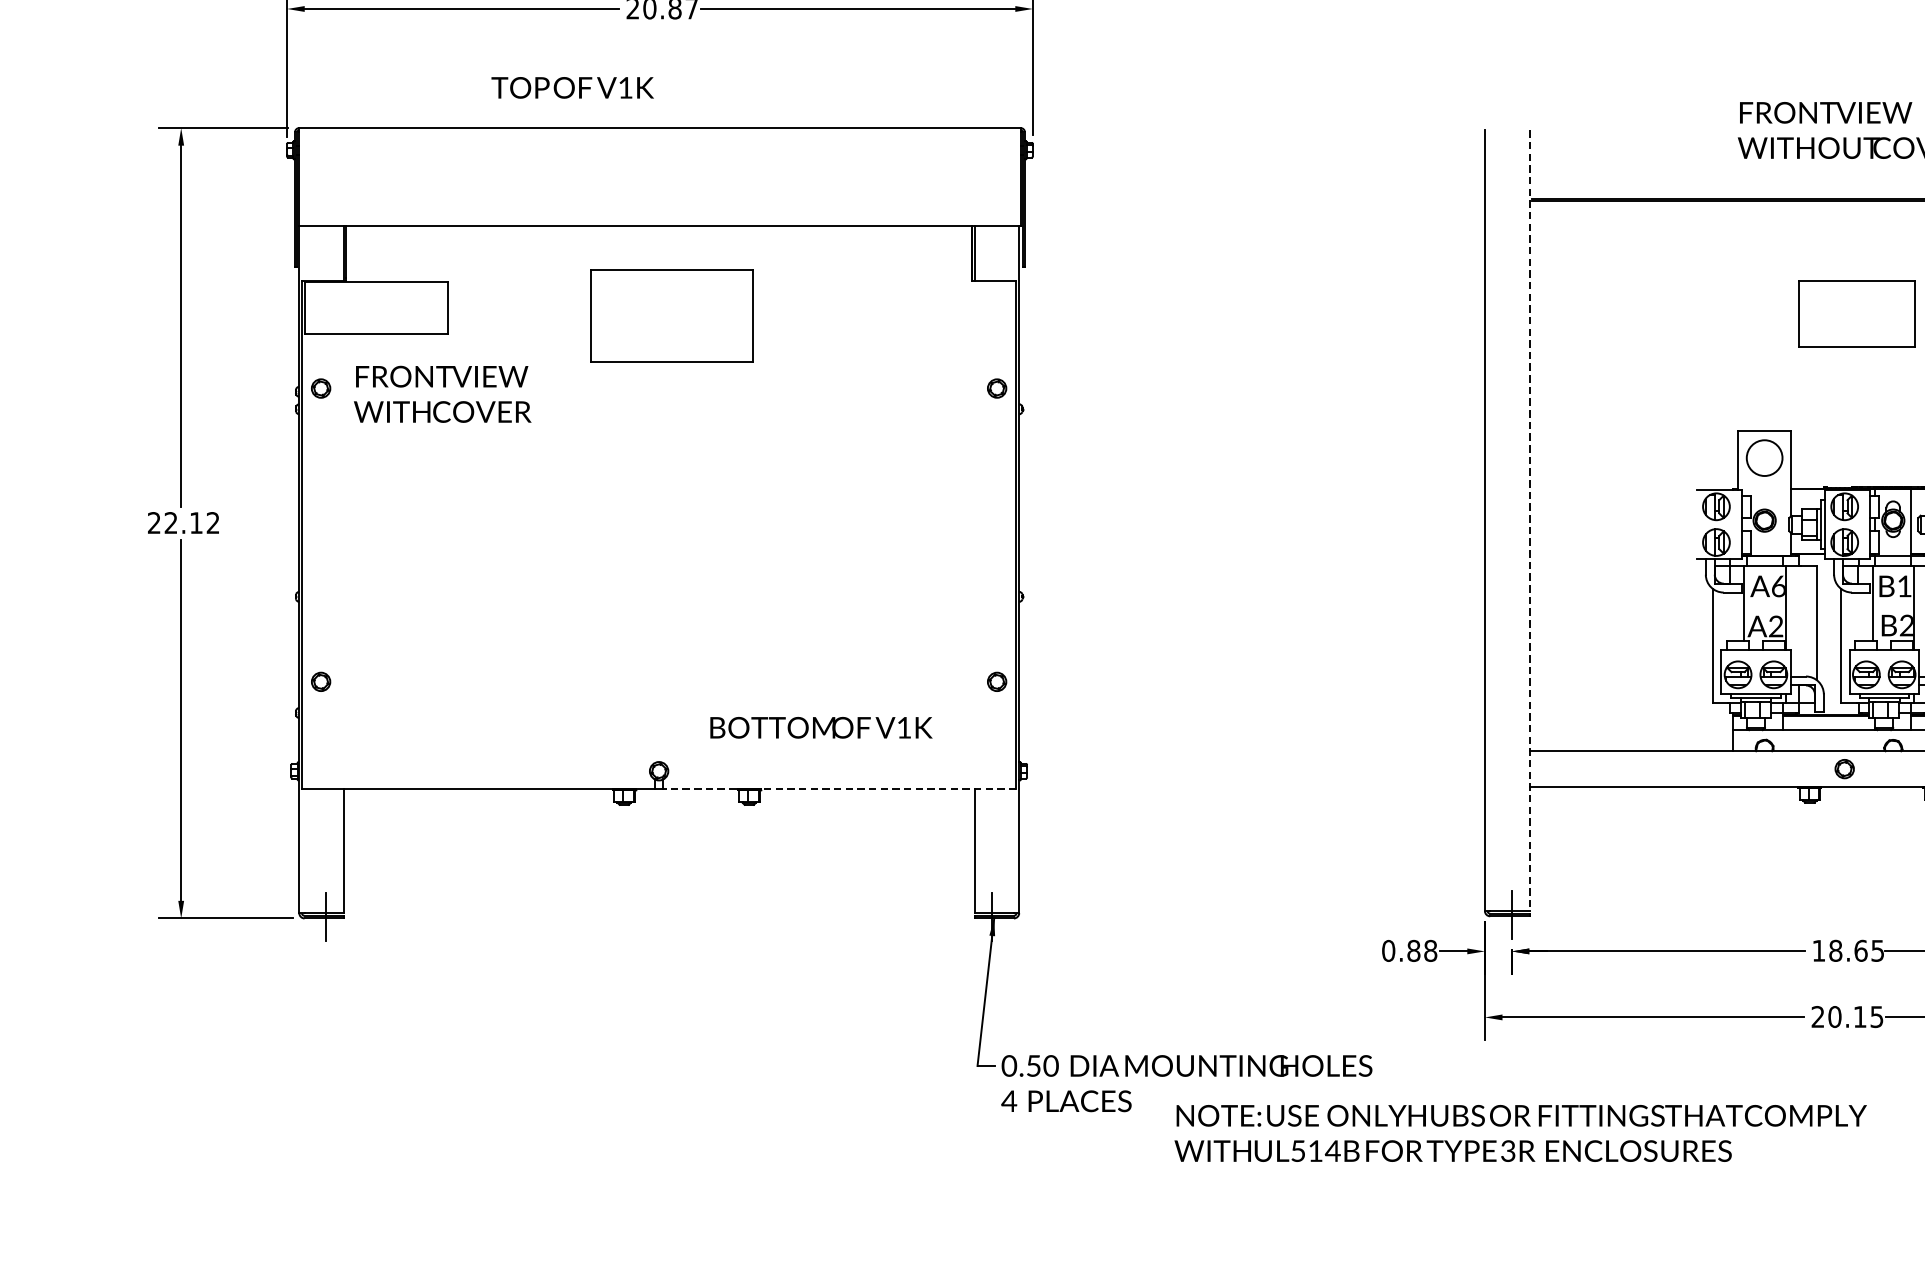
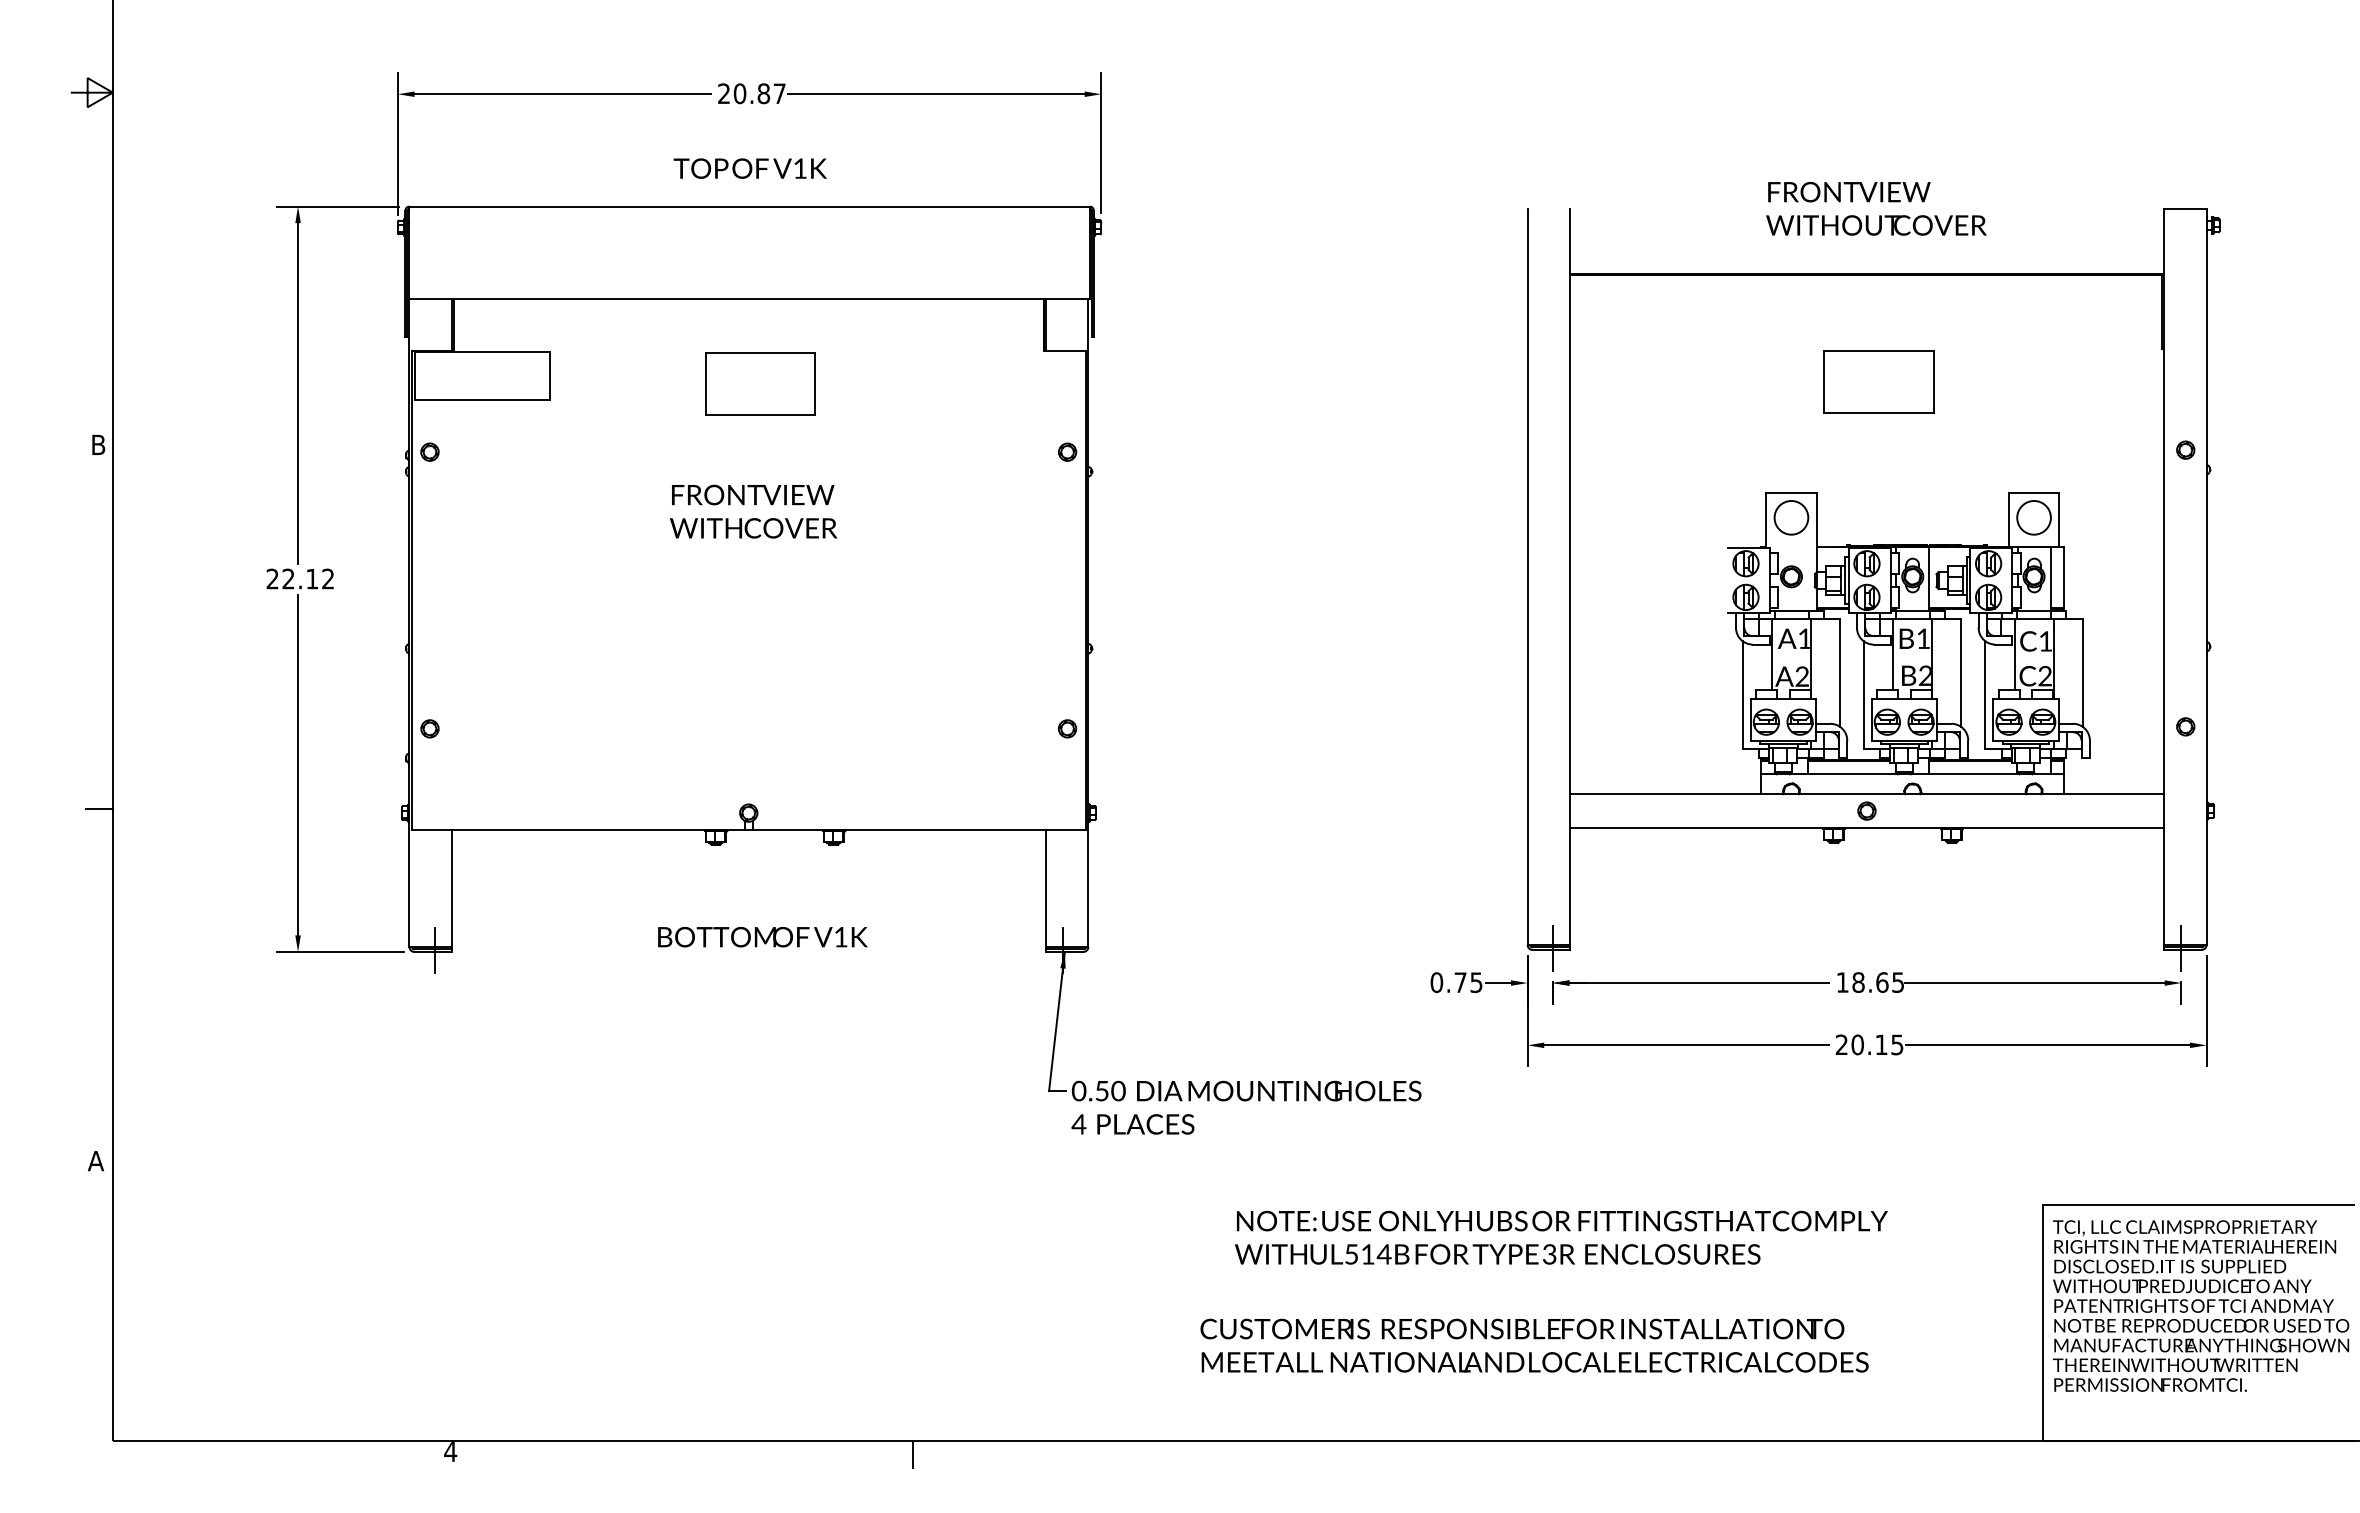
text: (571, 87) -> (749, 168), moved
part: (671, 315) -> (760, 383), size x0.71
text: (442, 394) -> (753, 511), moved
line: (1529, 521) -> (1569, 577), dashed -> solid
text: (1777, 586) -> (1803, 638), A6 -> A1
text: (821, 728) -> (762, 937), moved
line: (839, 788) -> (918, 829), dashed -> solid
text: (1422, 950) -> (1468, 982), 0.88 -> 0.75
text: (1520, 1133) -> (1561, 1237), moved

